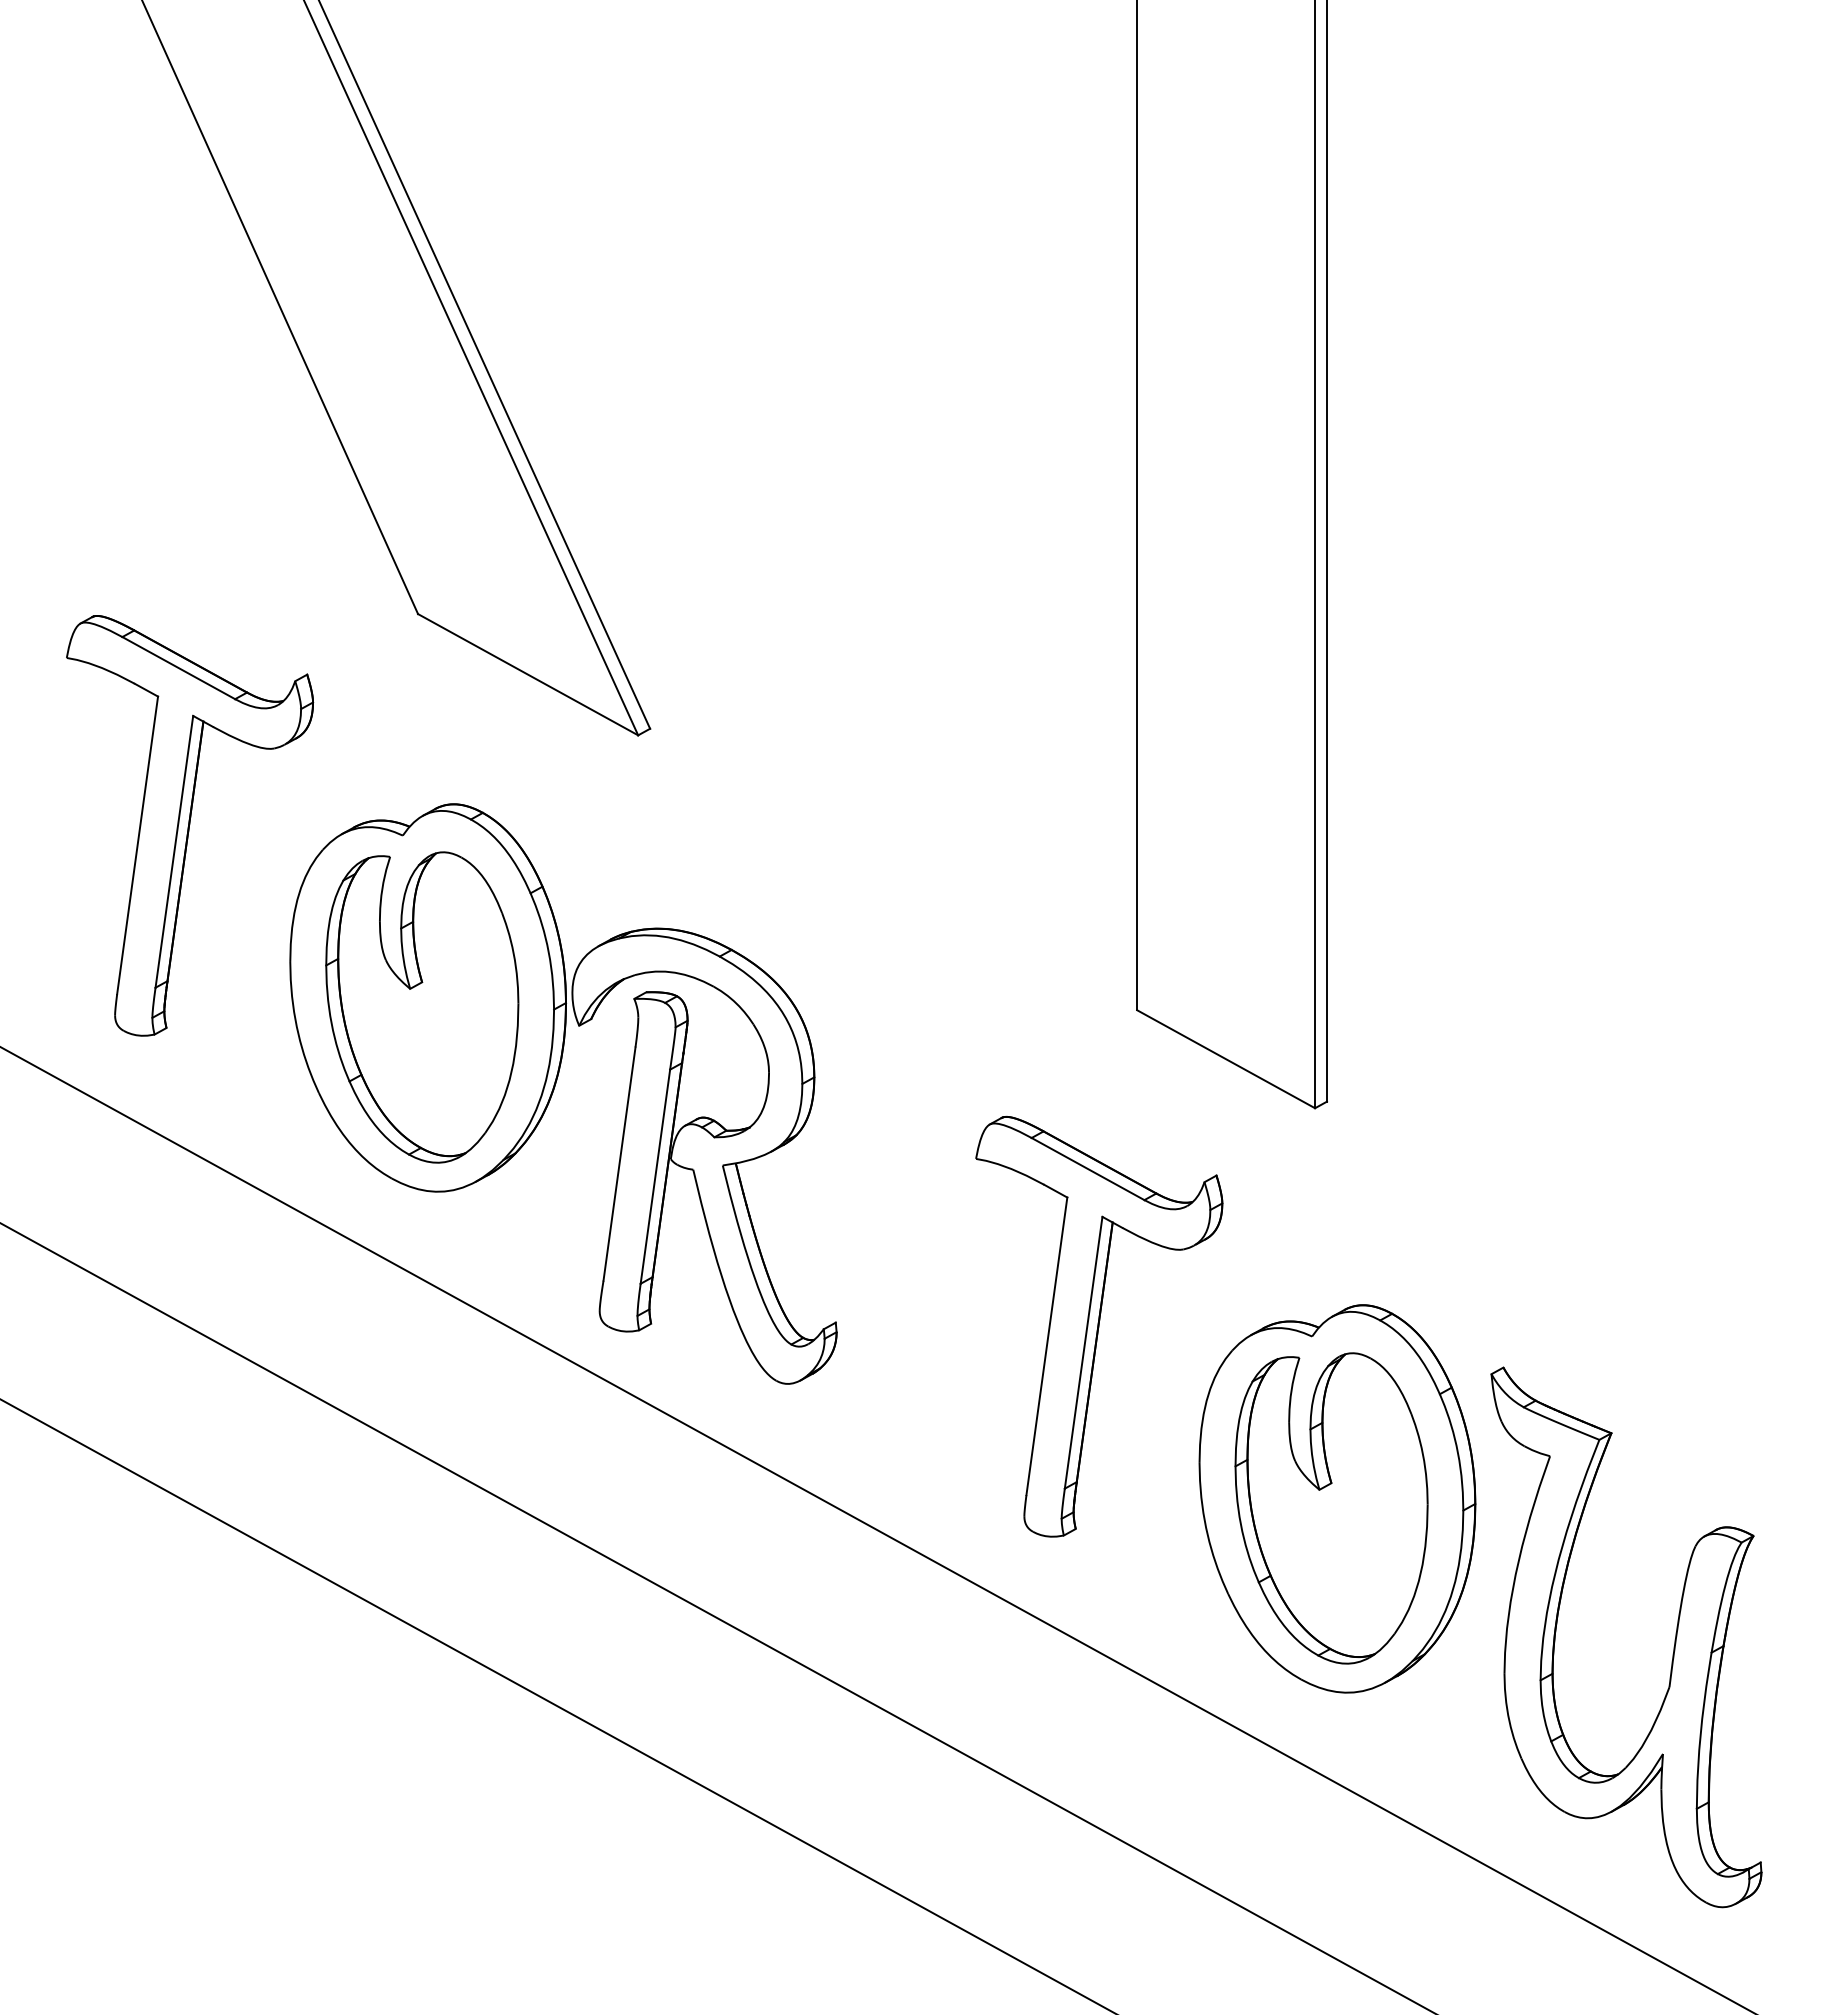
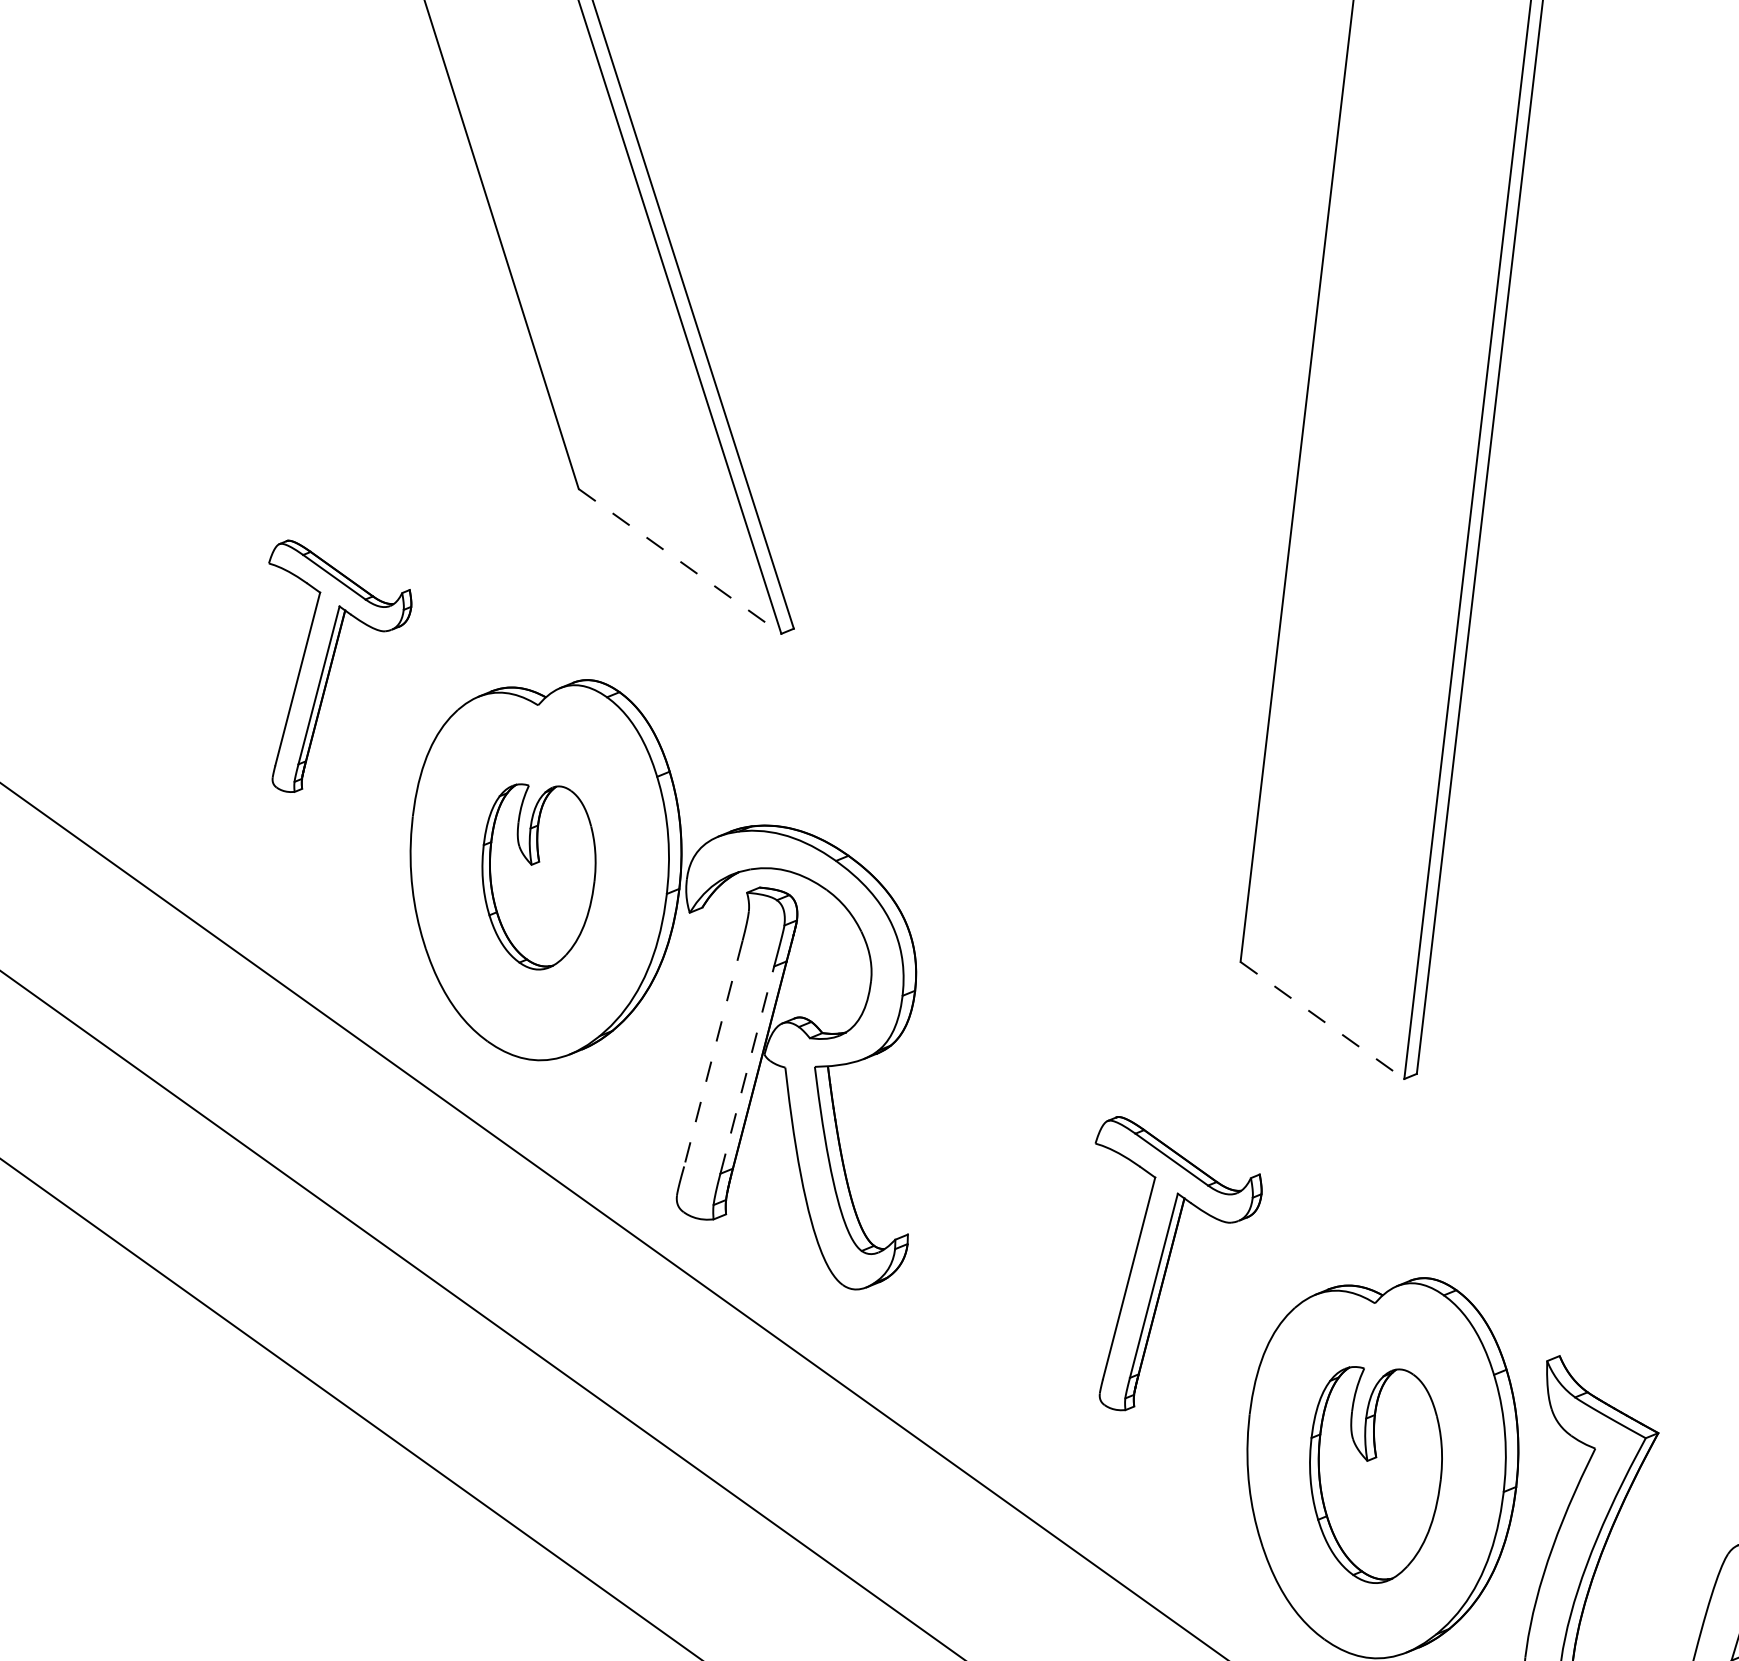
line: (528, 674) -> (680, 561), solid -> dashed
part: (190, 825) -> (330, 670), size x0.6
part: (422, 1007) -> (537, 876), size x0.6
line: (1226, 1059) -> (1322, 1020), solid -> dashed
line: (619, 1164) -> (713, 1053), solid -> dashed
line: (655, 1176) -> (747, 1069), solid -> dashed
part: (1099, 1326) -> (1166, 1268), size x0.7
part: (1331, 1508) -> (1374, 1474), size x0.7

